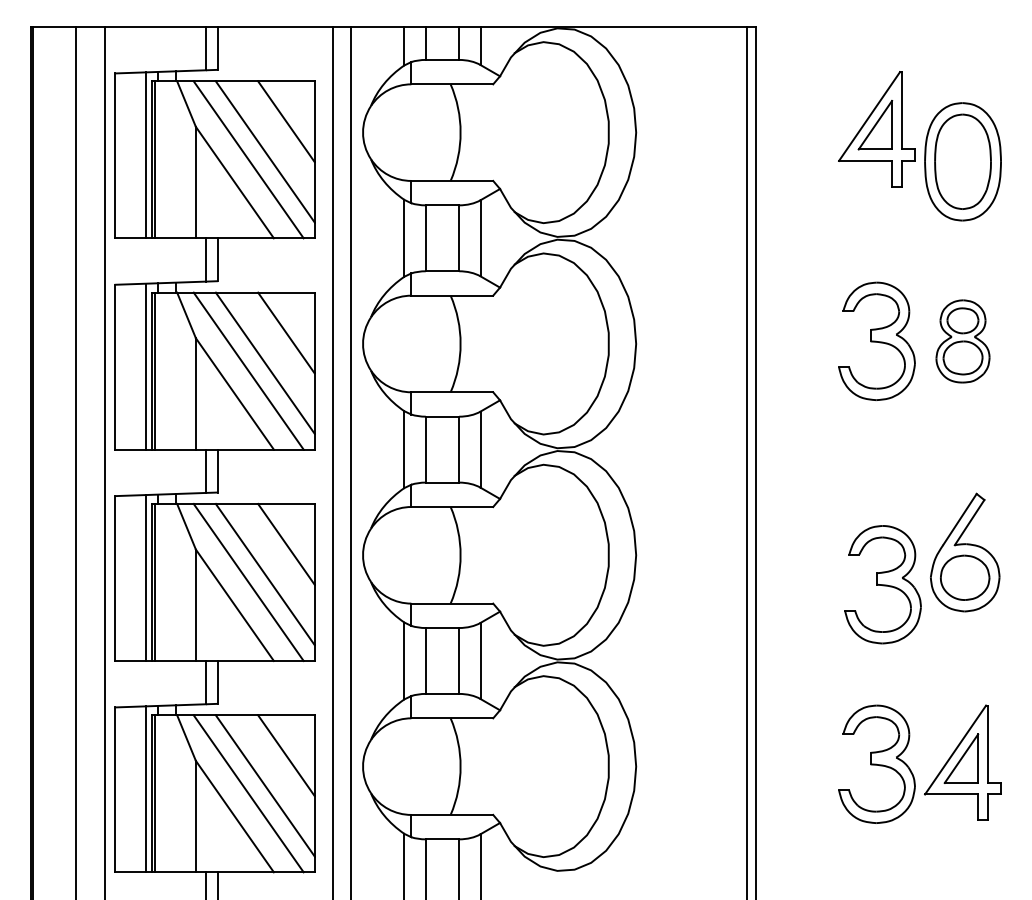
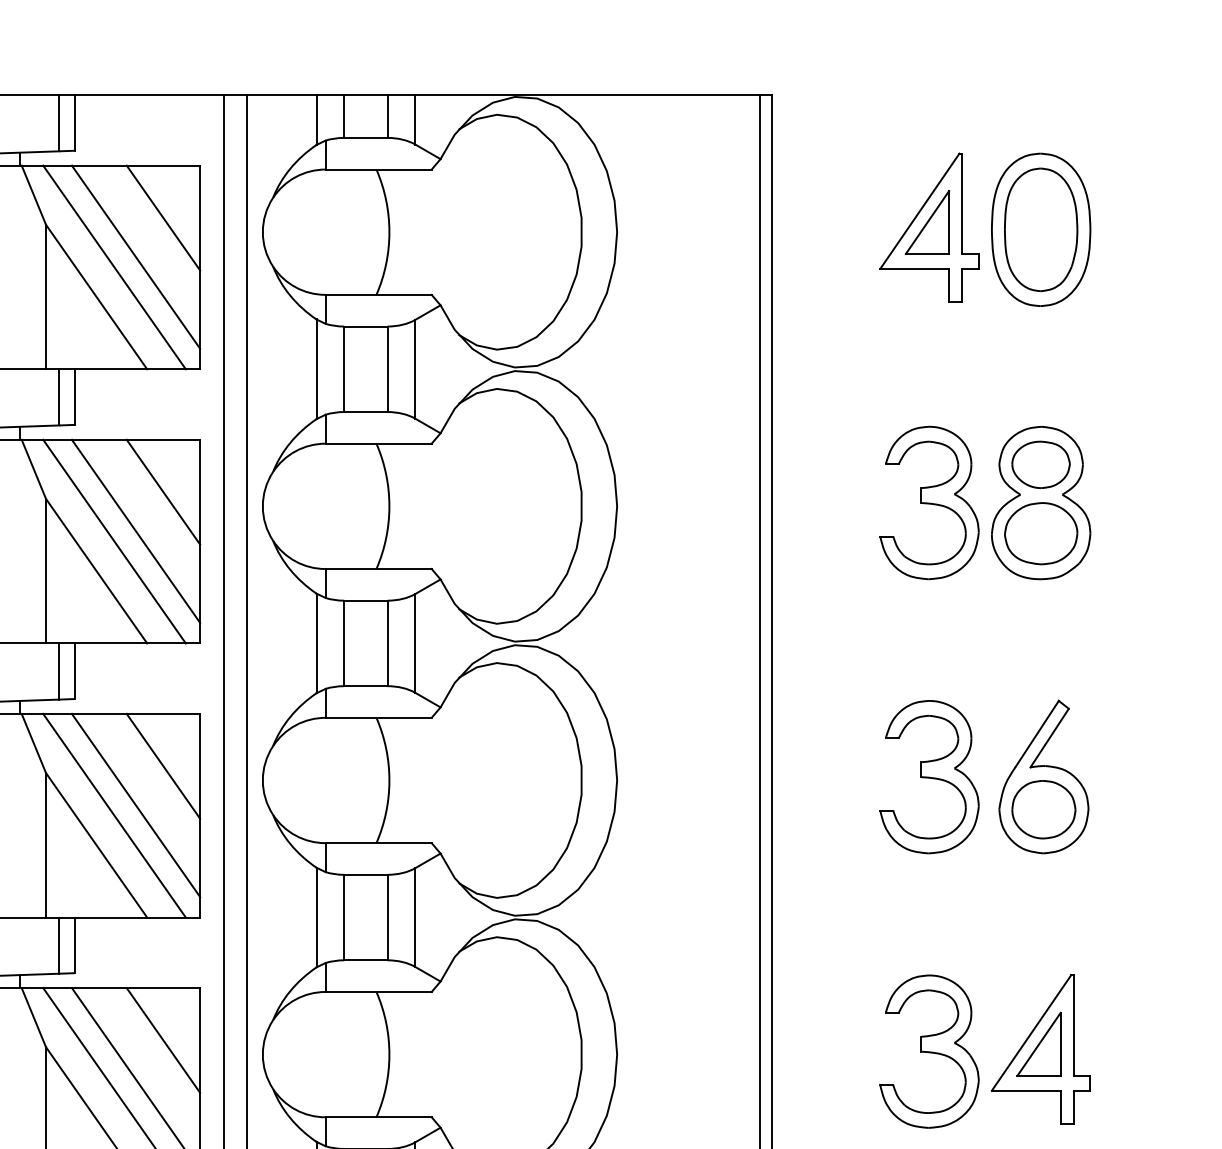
part: (962, 161) -> (1040, 229), moved
part: (962, 341) -> (1040, 503), size x1.43
part: (882, 584) -> (928, 776), moved

